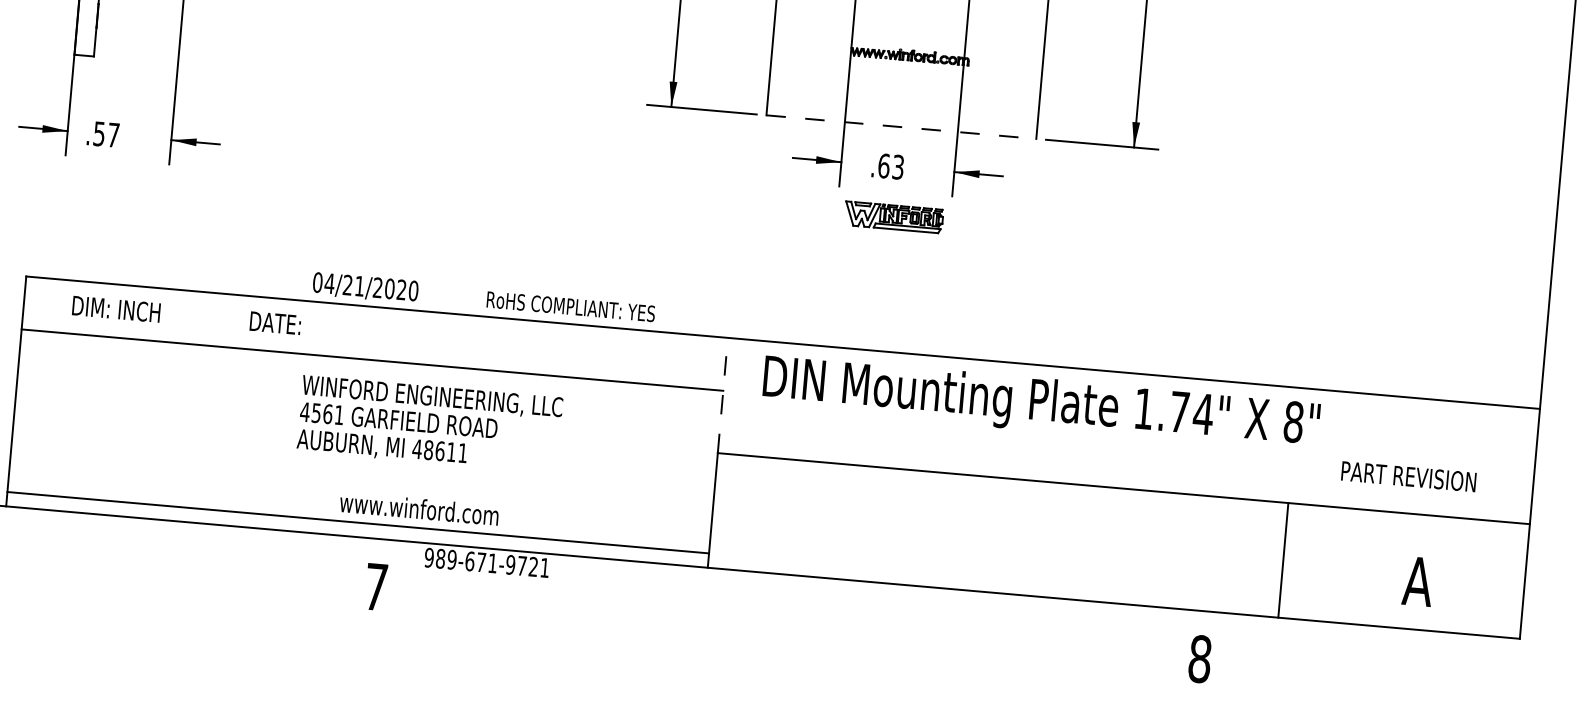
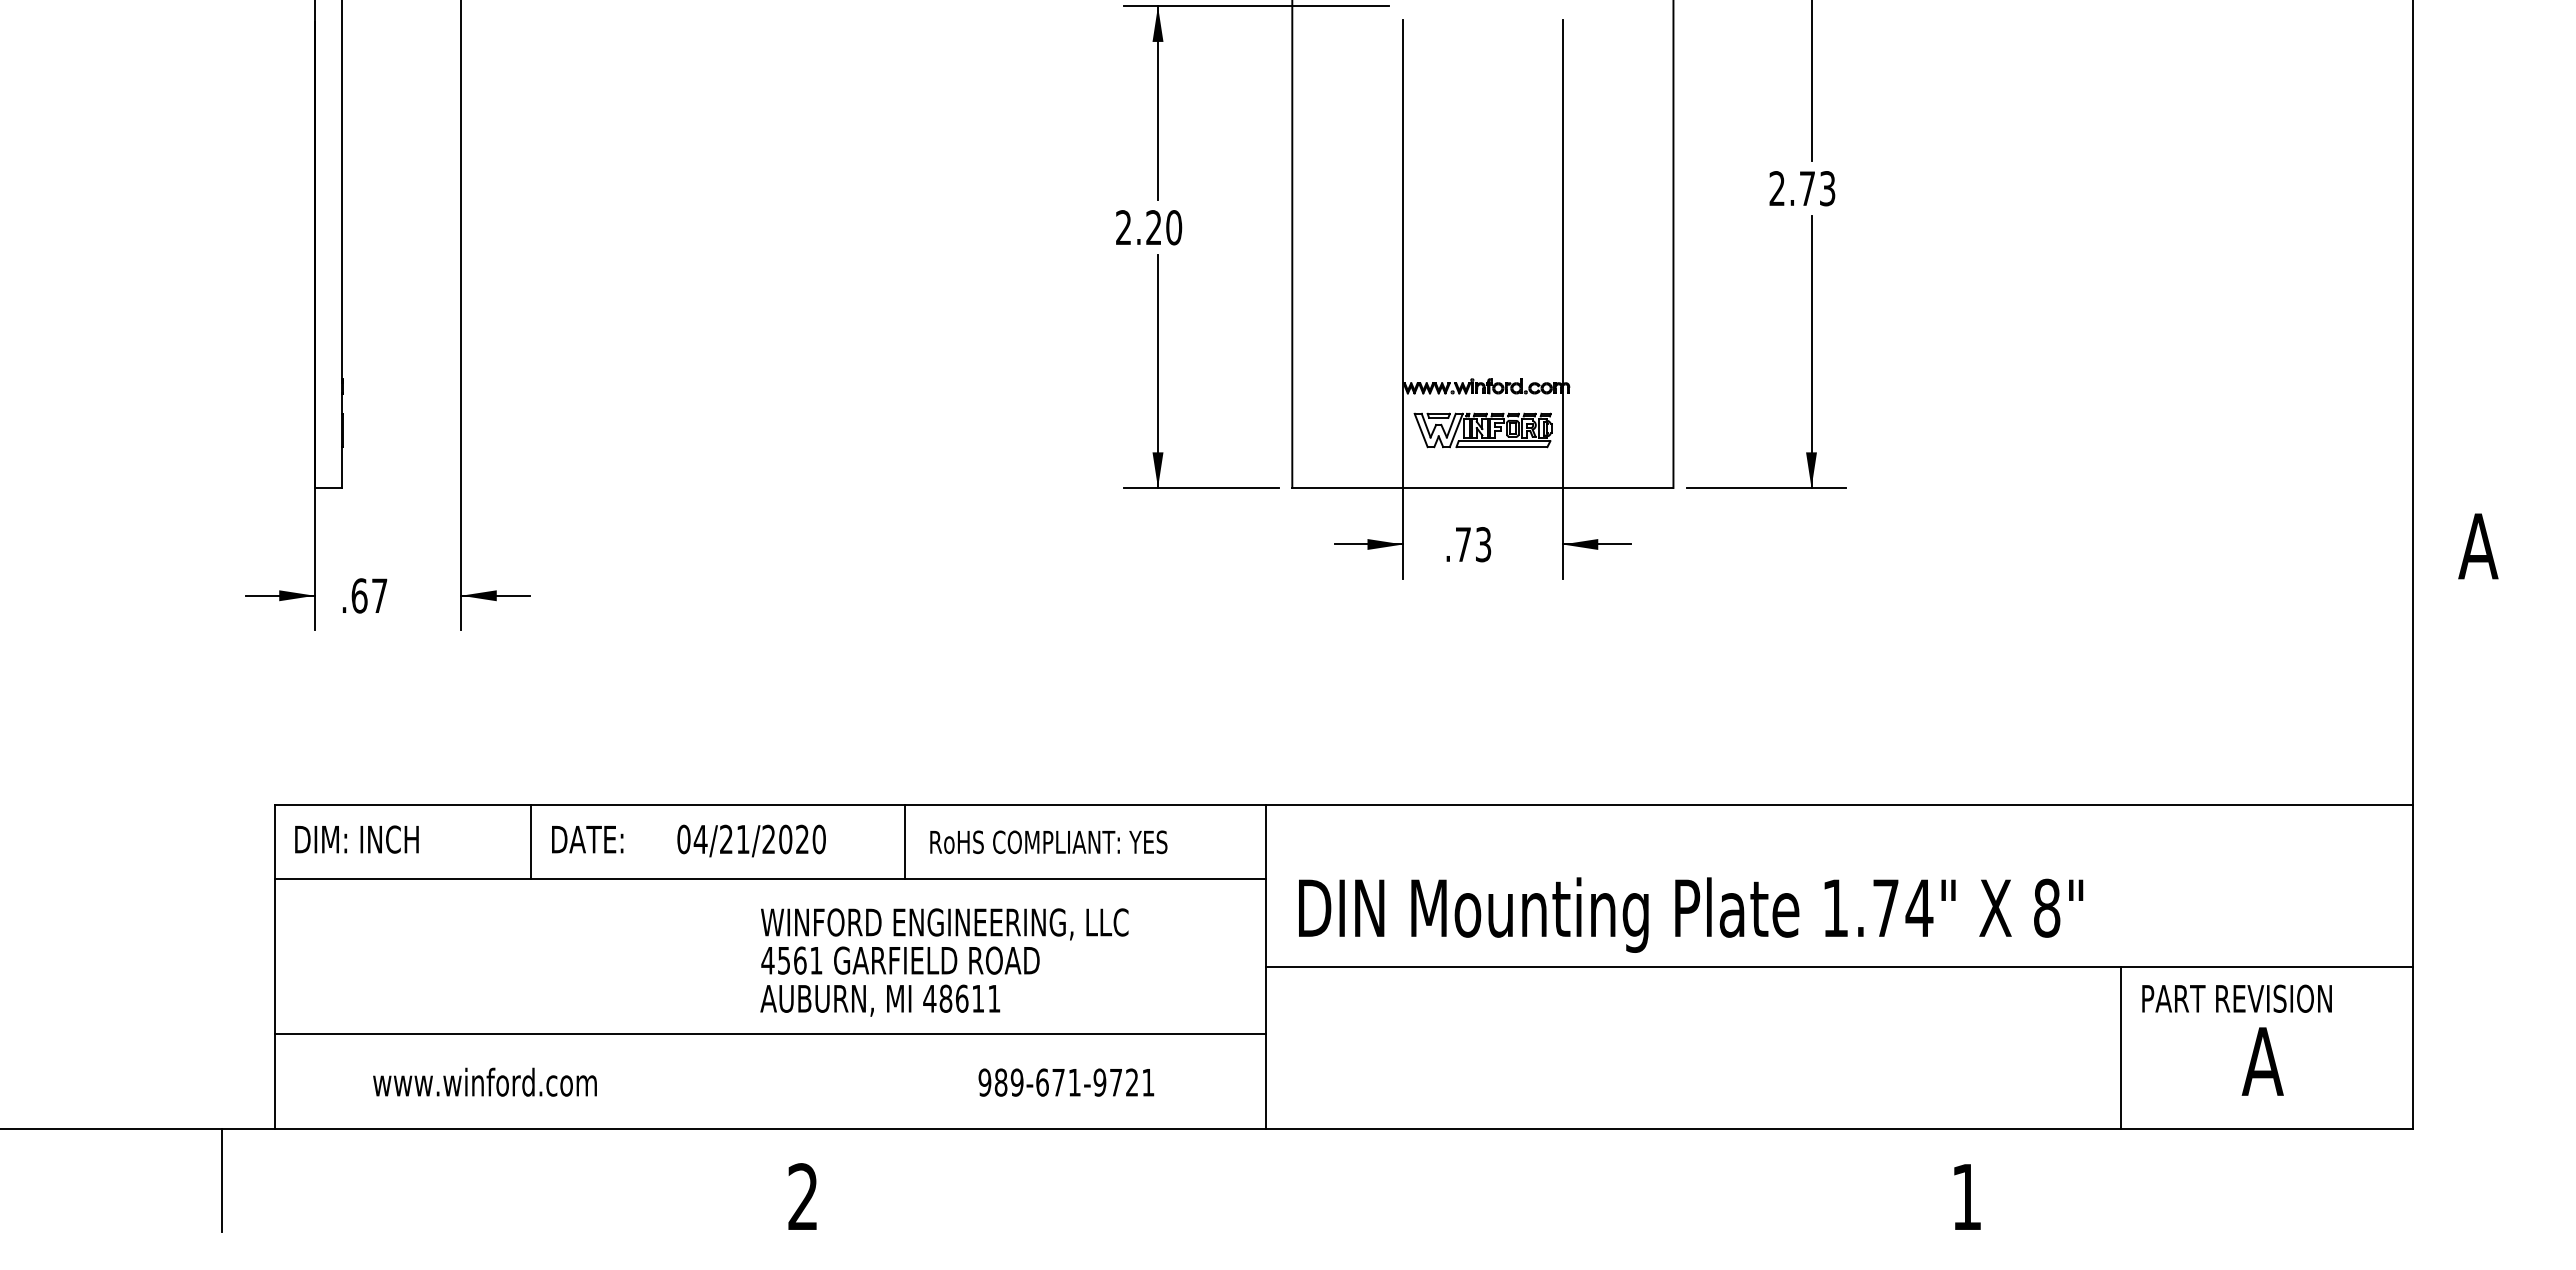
line: (901, 126) -> (1482, 487), dashed -> solid
text: (99, 133) -> (359, 595), .57 -> .67
text: (884, 165) -> (1463, 544), .63 -> .73
part: (893, 217) -> (1482, 430), moved
text: (365, 287) -> (751, 840), moved
text: (570, 306) -> (1048, 842), moved
text: (116, 309) -> (356, 839), moved
line: (205, 318) -> (530, 841), added
text: (275, 323) -> (587, 839), moved
line: (469, 341) -> (904, 841), added
line: (722, 395) -> (1265, 885), dashed -> solid
text: (1041, 404) -> (1691, 914), moved
text: (429, 424) -> (944, 962), moved
text: (1408, 476) -> (2236, 998), moved
text: (419, 508) -> (484, 1081), moved
line: (357, 522) -> (769, 1034), moved
line: (1283, 560) -> (2121, 1048), moved
text: (487, 562) -> (1066, 1082), moved
text: (375, 586) -> (802, 1196), 7 -> 2
text: (1199, 659) -> (1966, 1197), 8 -> 1

